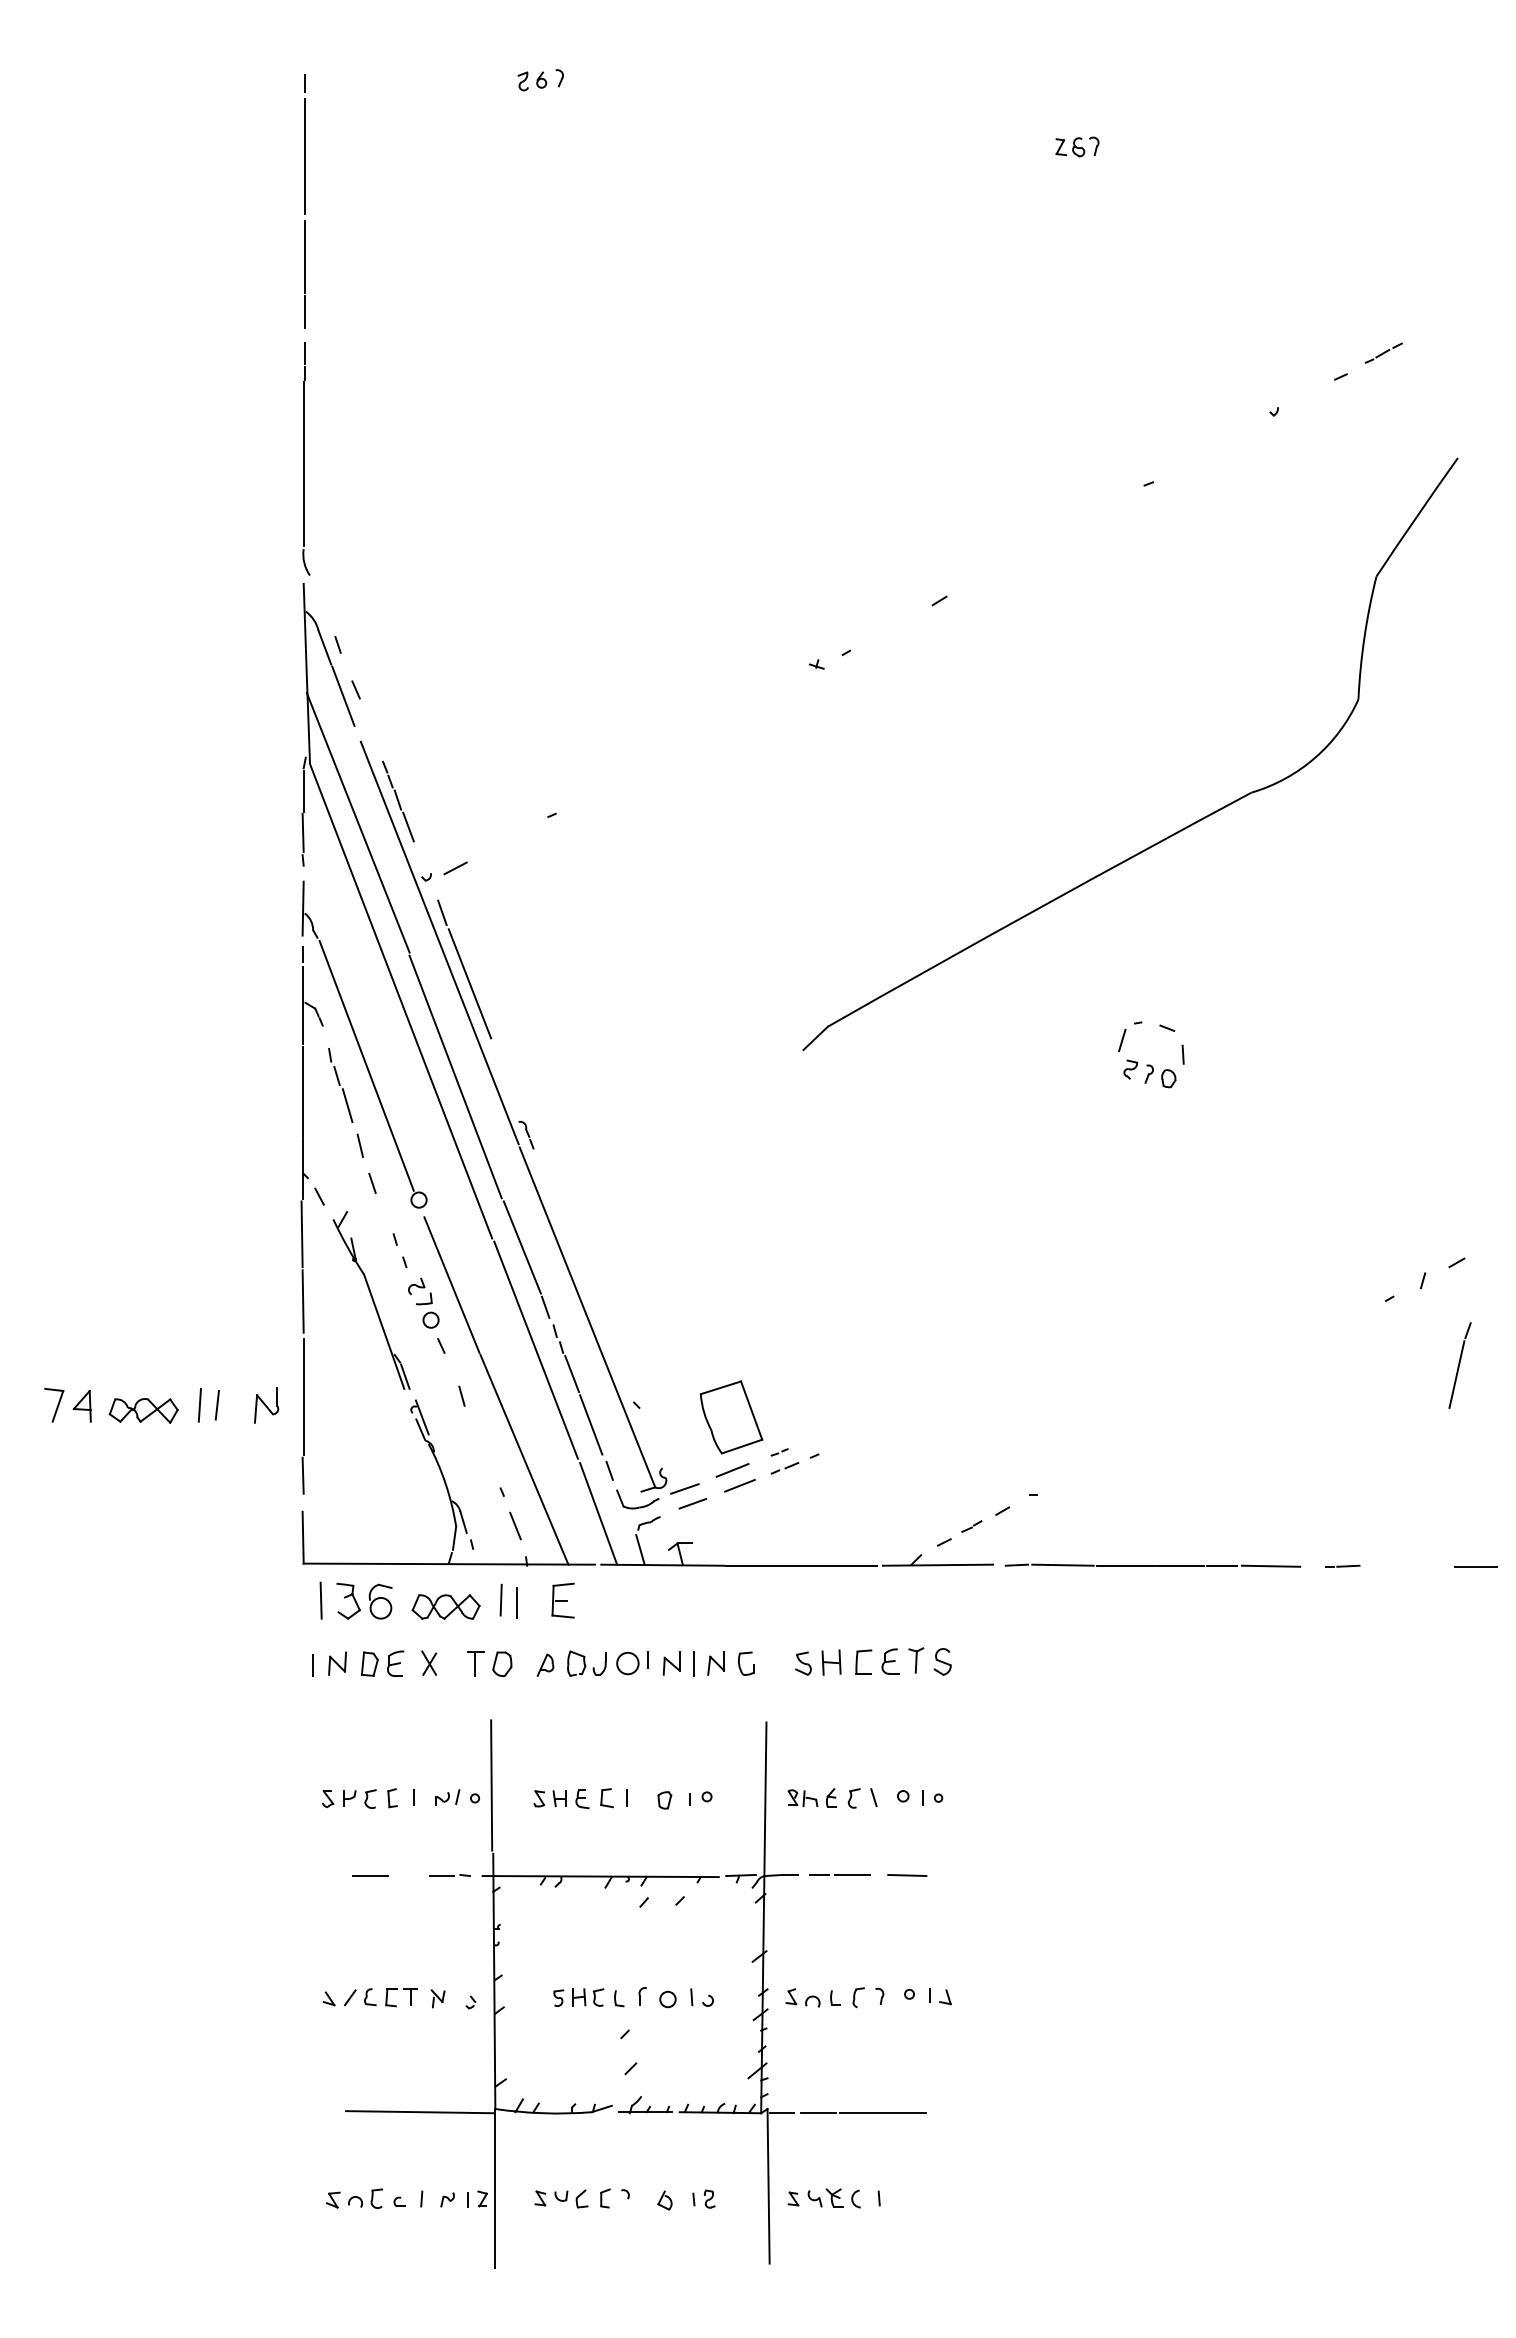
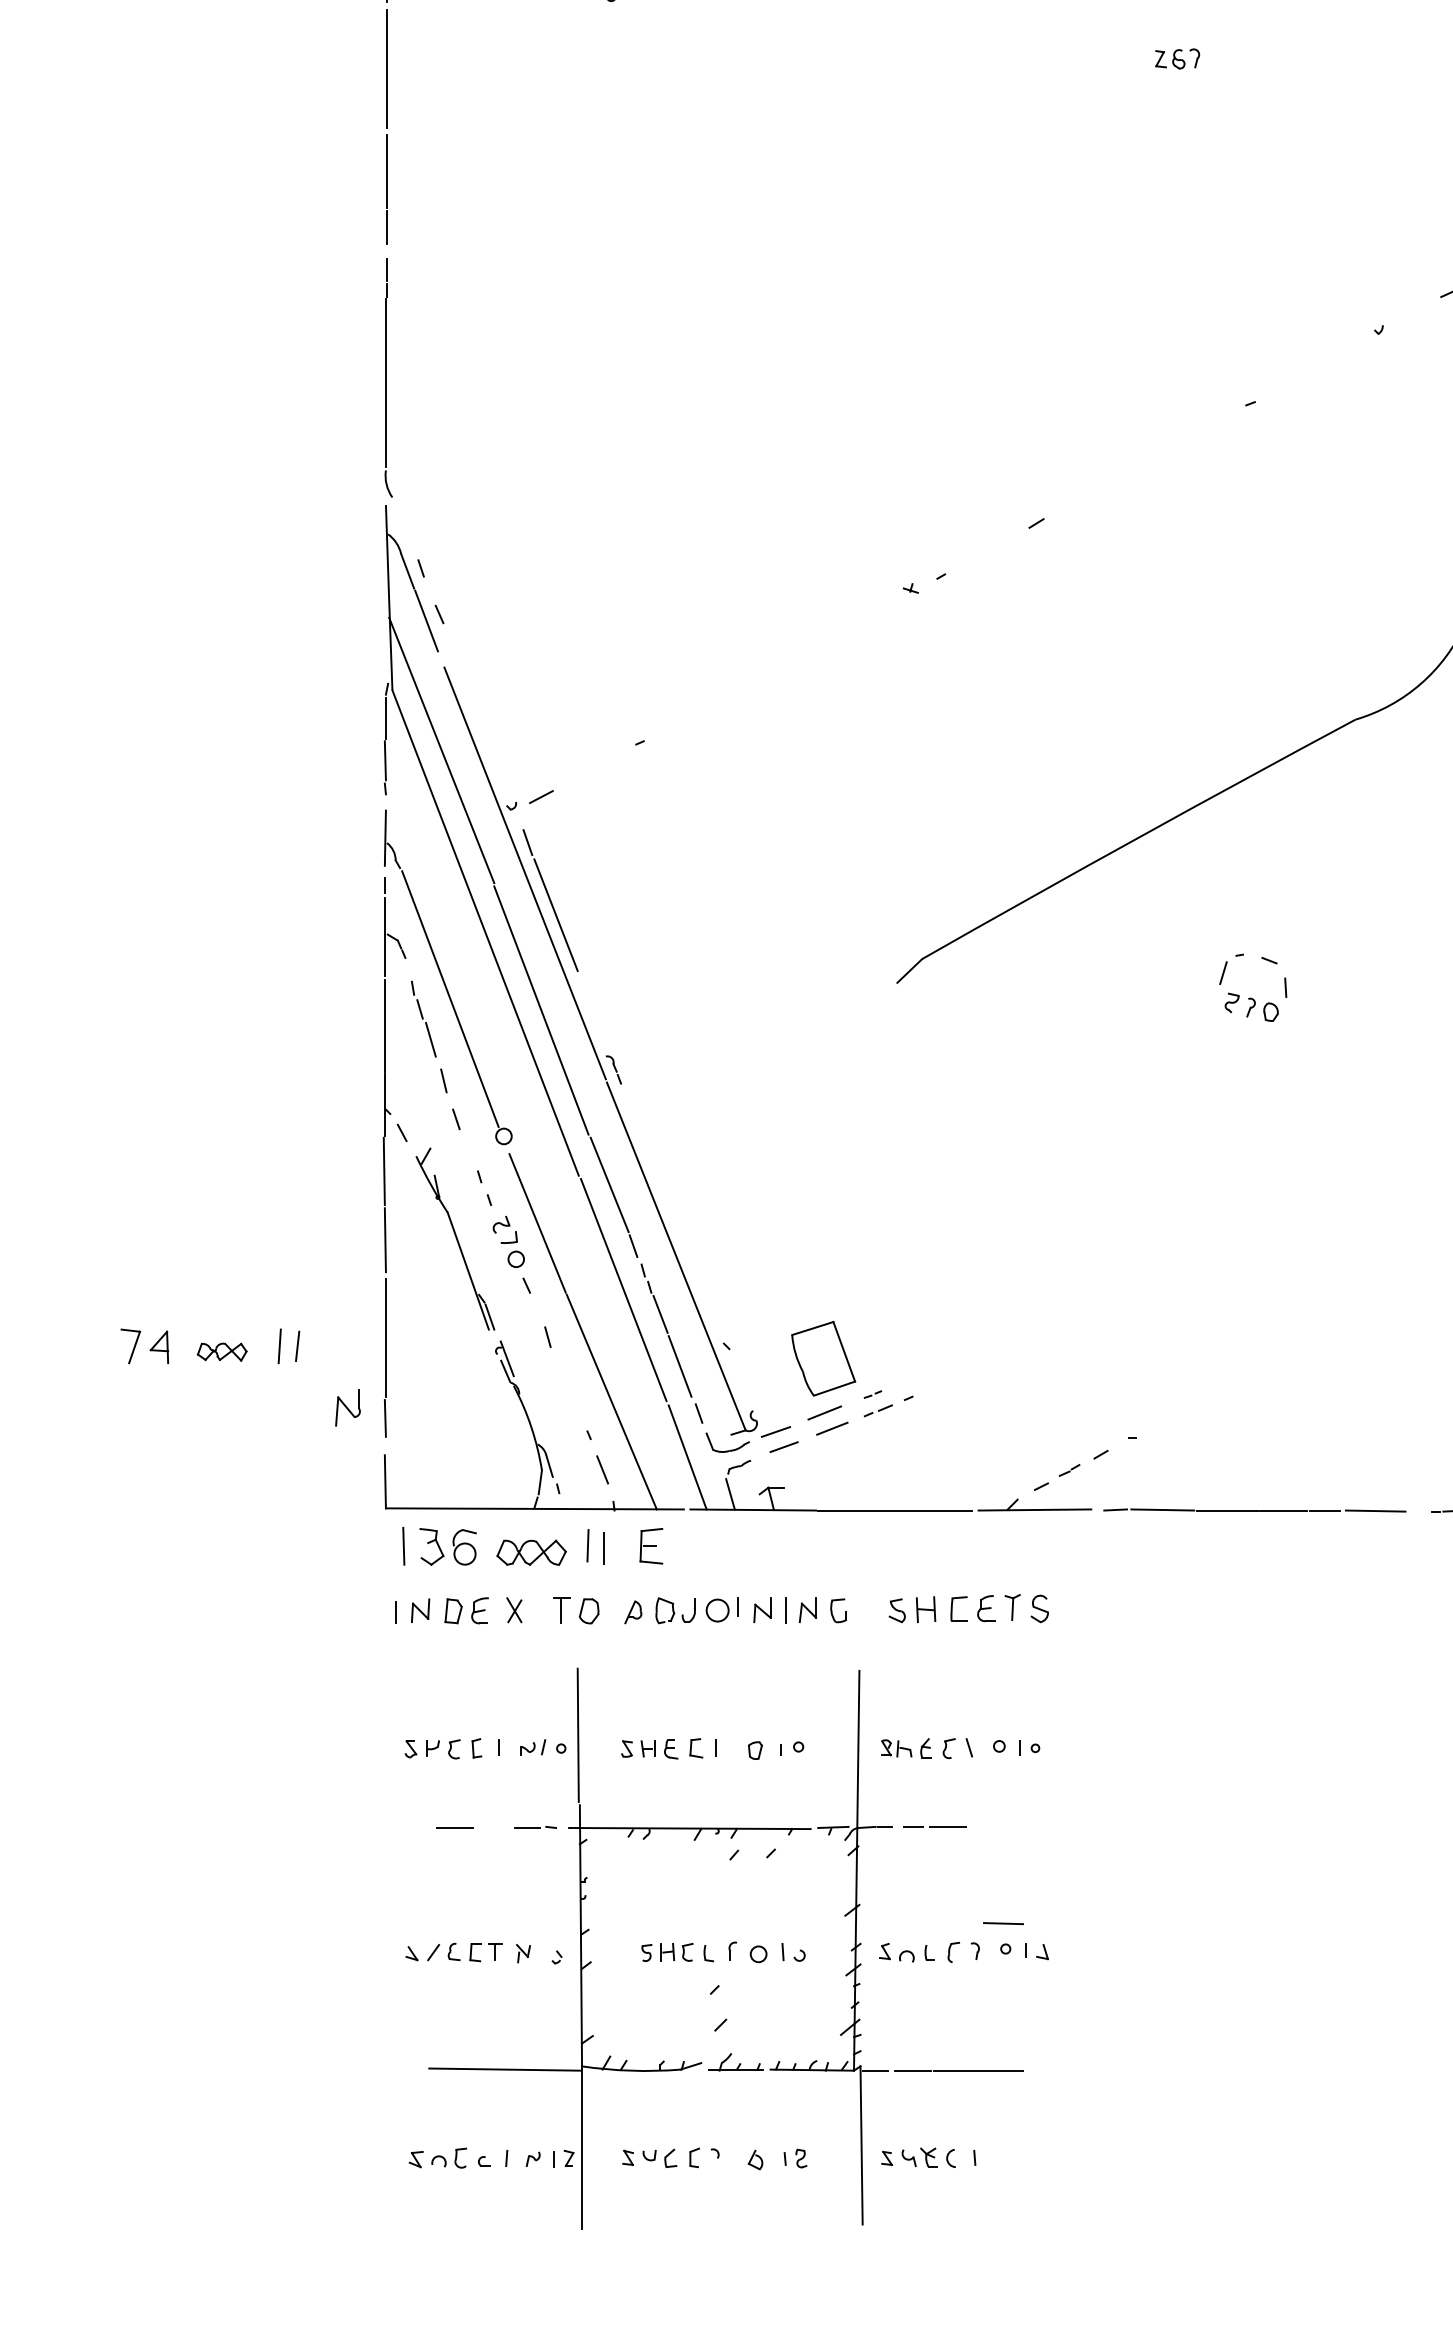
part: (398, 801) -> (482, 728), removed
part: (266, 1405) -> (347, 1407), moved
part: (143, 1410) -> (222, 1351), size x0.7
line: (907, 1875) -> (1003, 1923), moved

